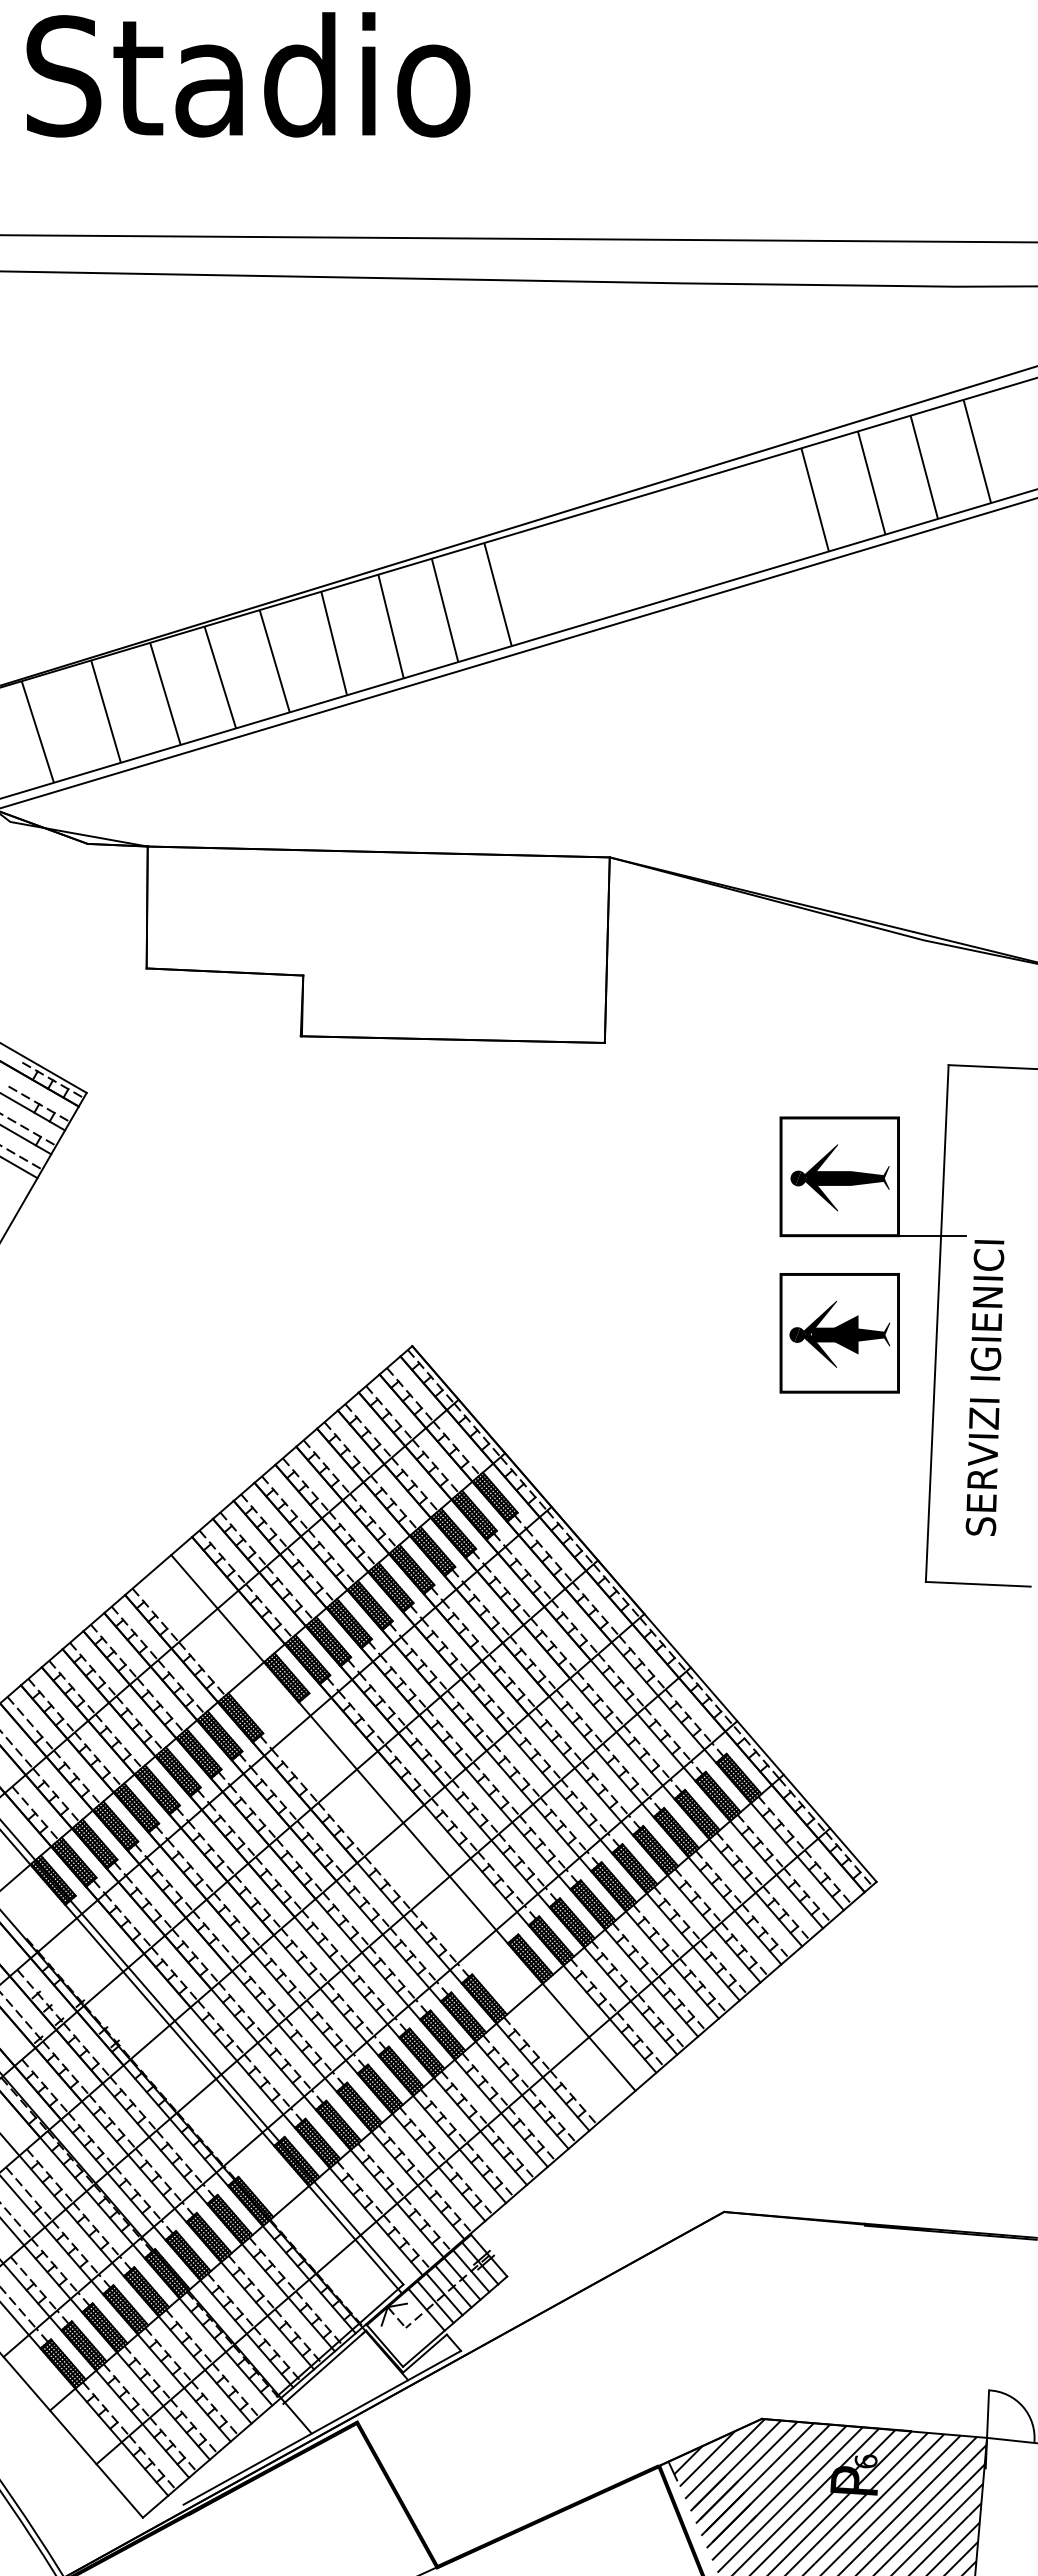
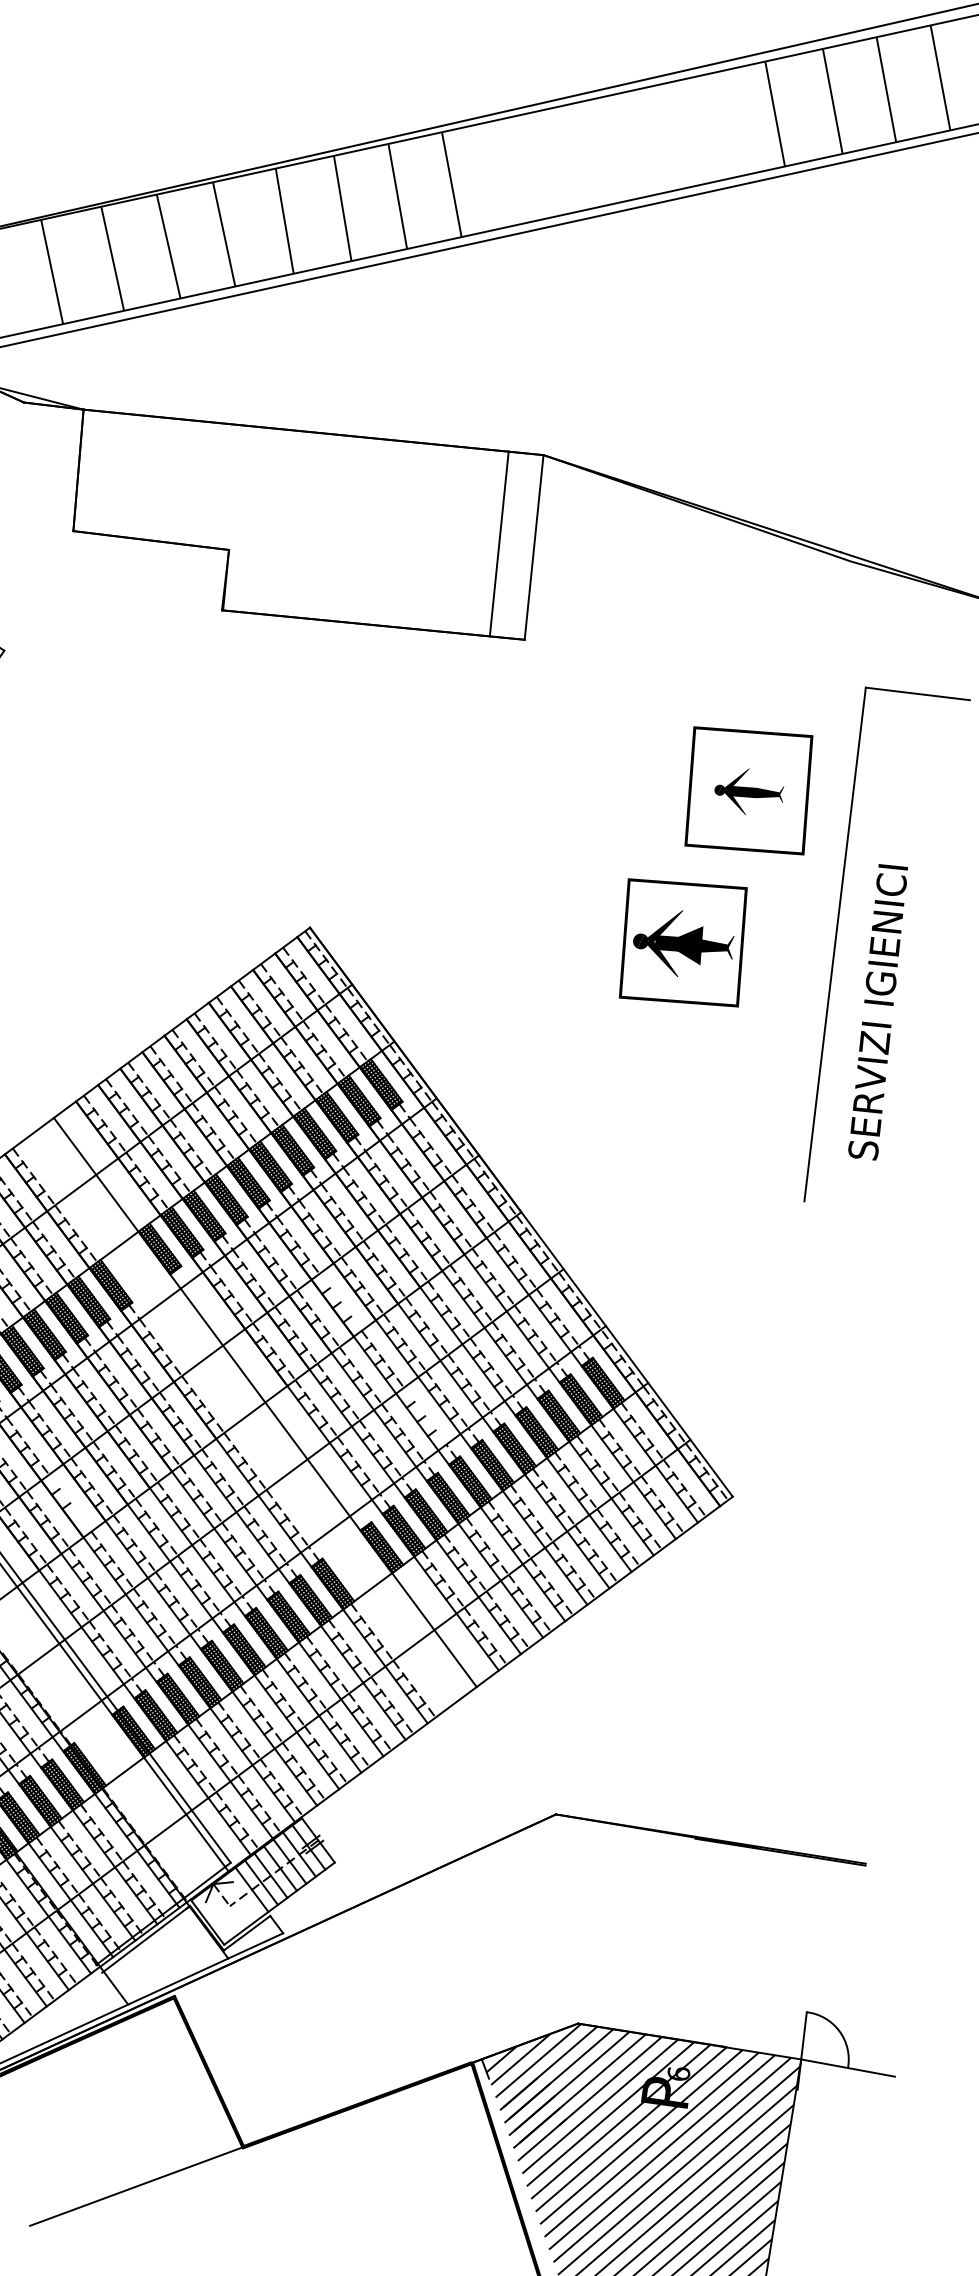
line: (606, 949) -> (498, 543), moved
part: (839, 1177) -> (748, 791), size x0.7
line: (932, 1235) -> (836, 856), removed
part: (839, 1333) -> (683, 943), moved
line: (977, 1583) -> (855, 1206), removed
line: (470, 1717) -> (340, 1302), removed
line: (563, 1824) -> (424, 1416), removed
line: (216, 1937) -> (70, 1502), removed

